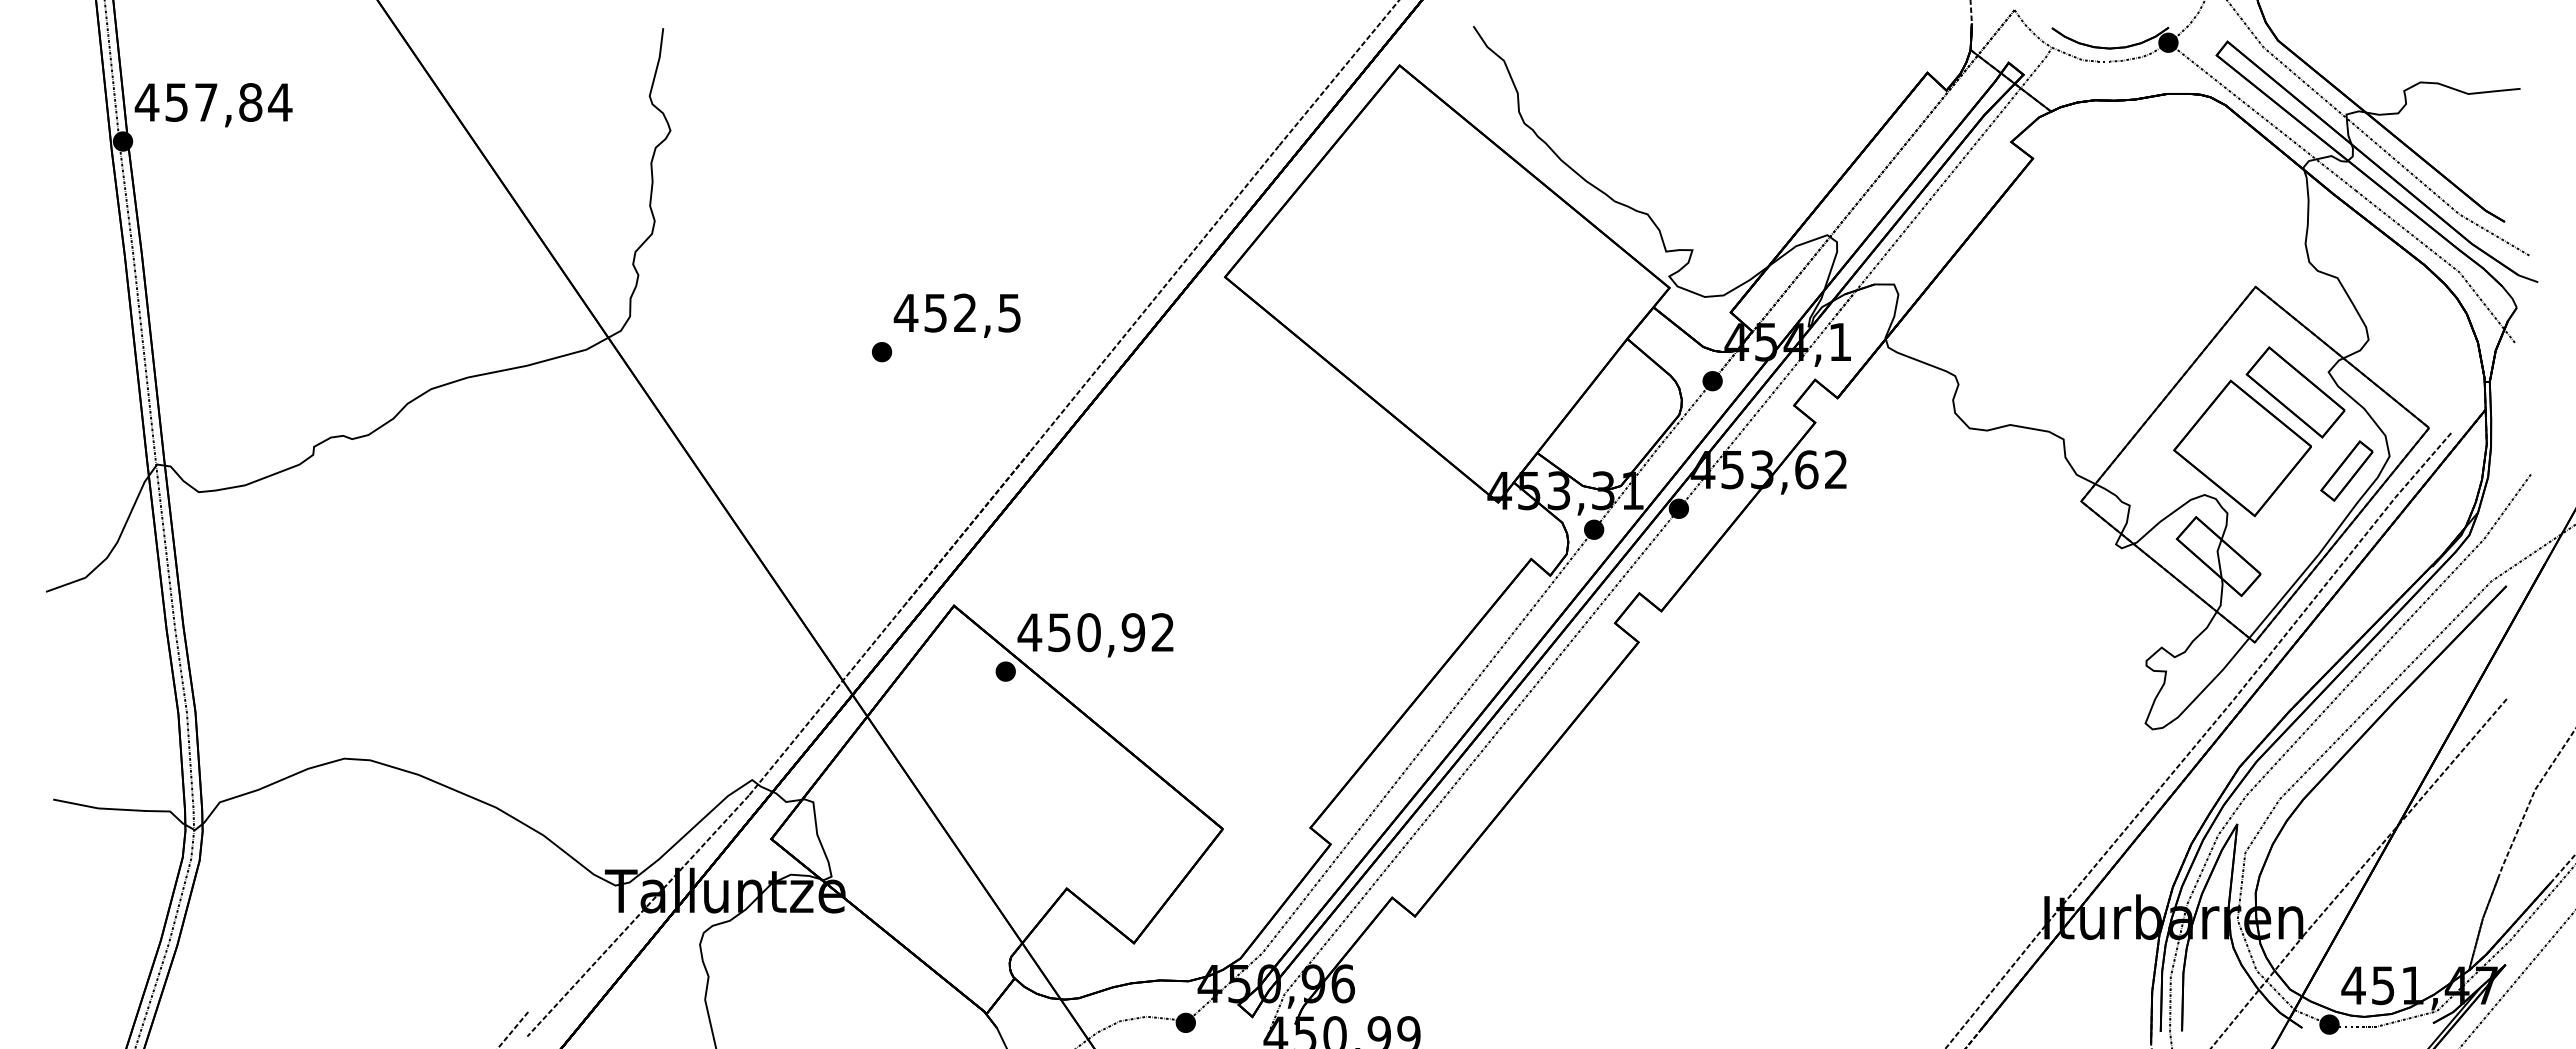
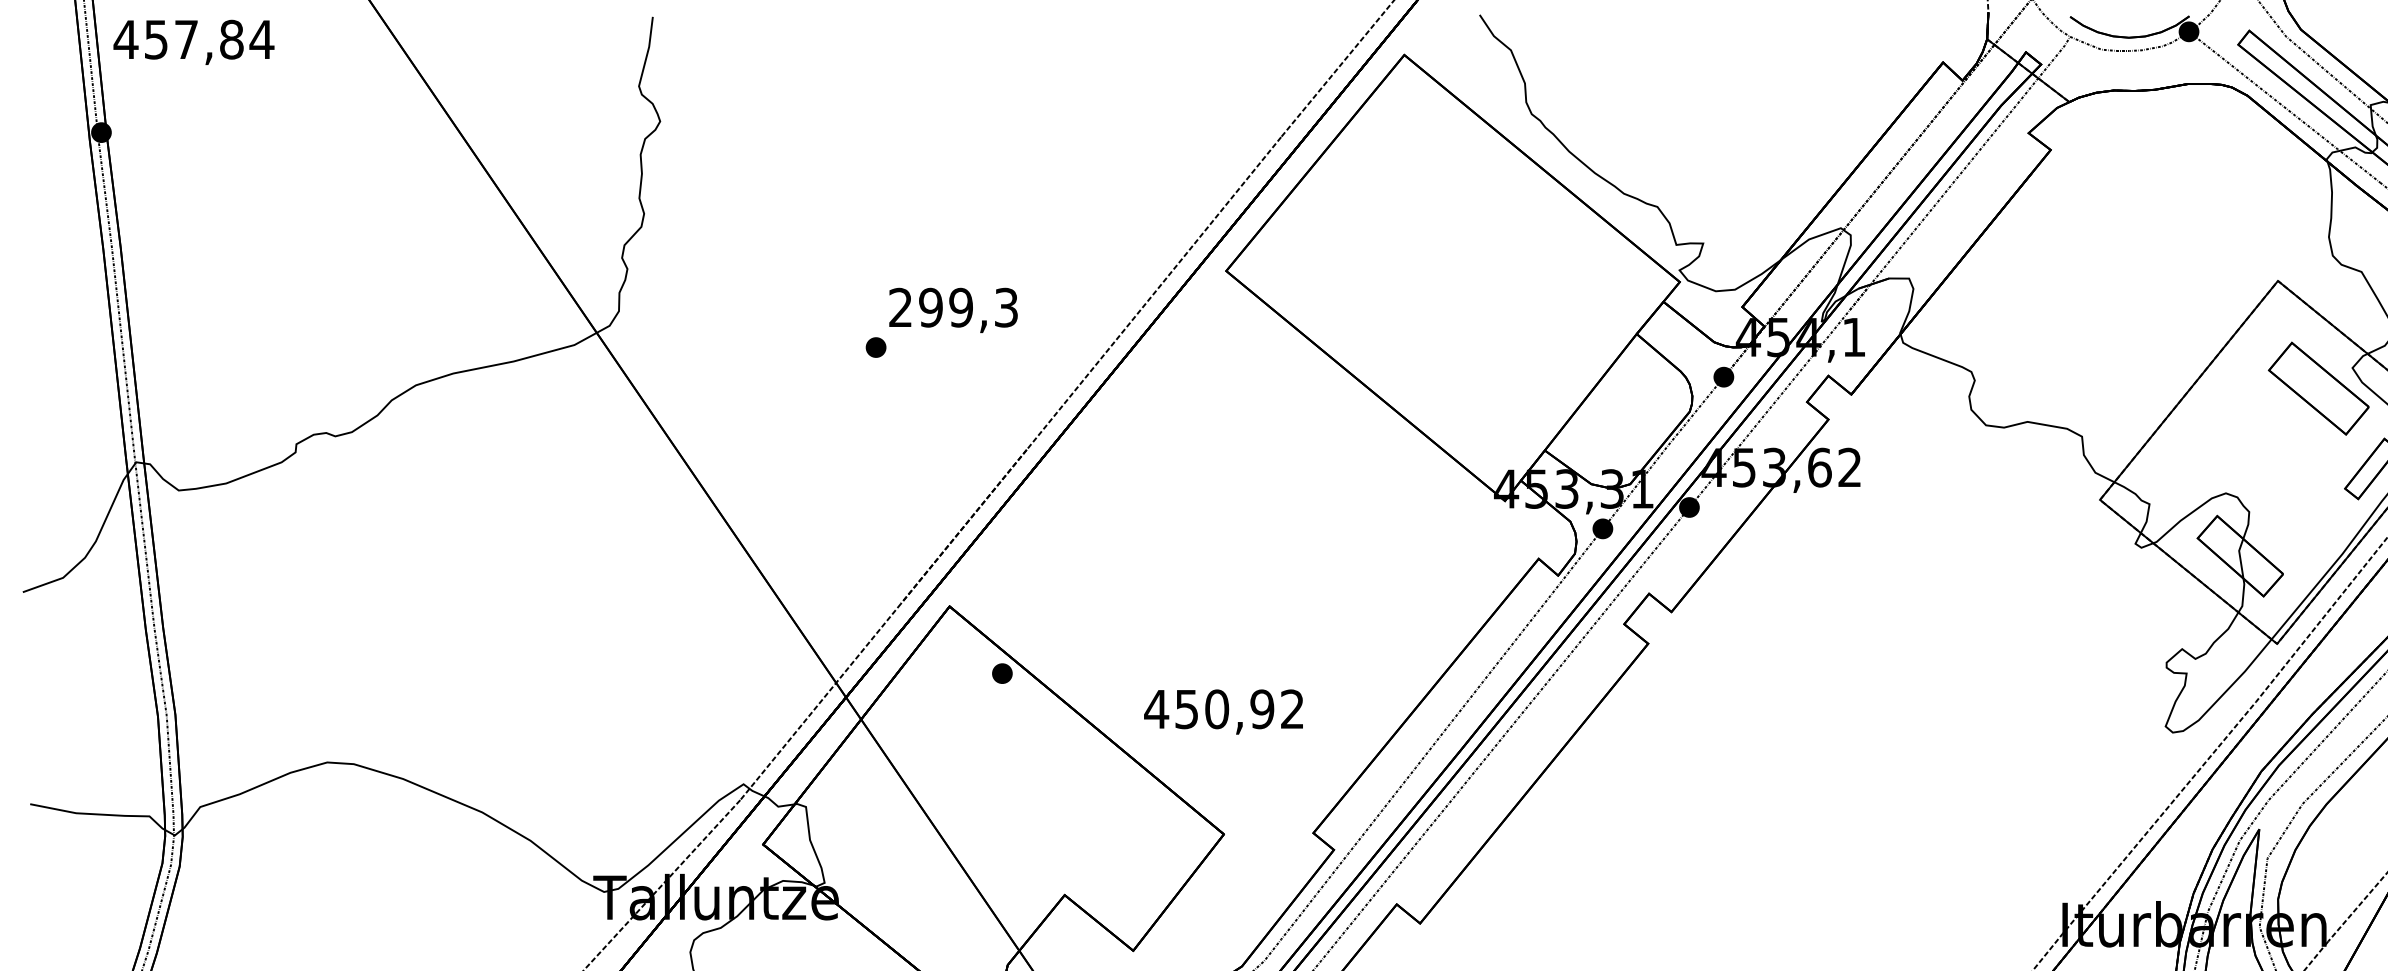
text: (213, 105) -> (193, 42), moved
text: (956, 312) -> (952, 307), 452,5 -> 299,3
part: (2242, 448) -> (2264, 445), removed
text: (1095, 635) -> (1223, 712), moved

